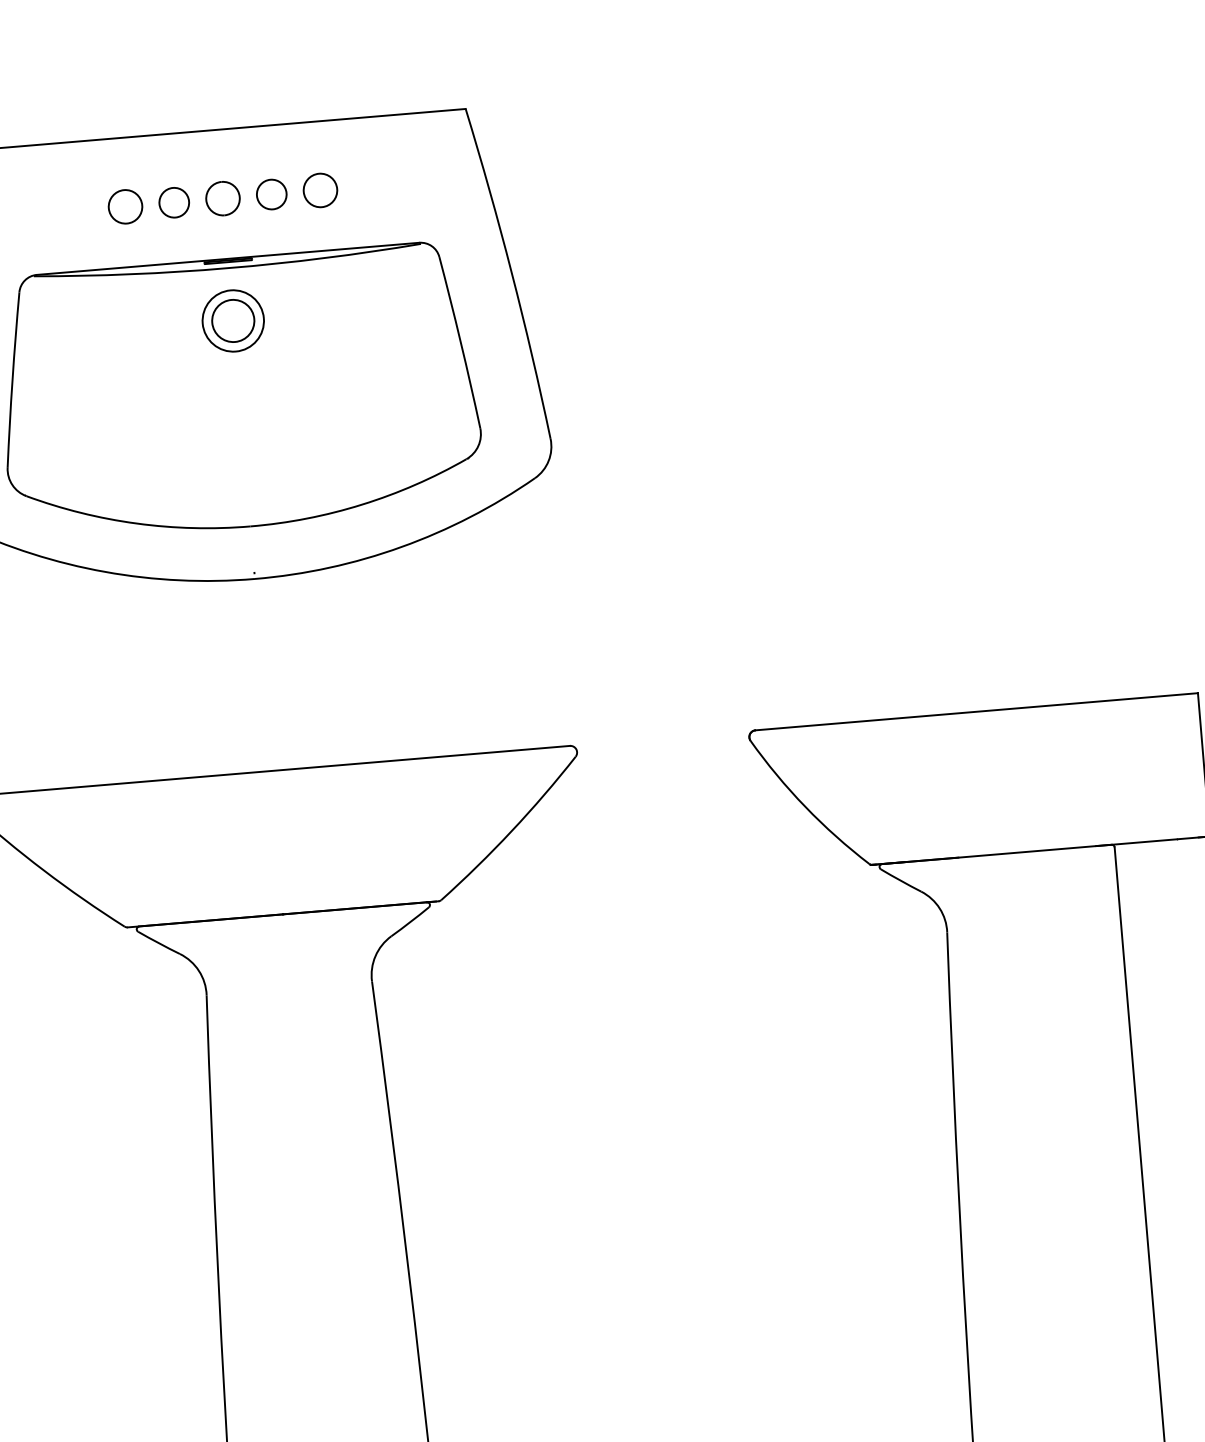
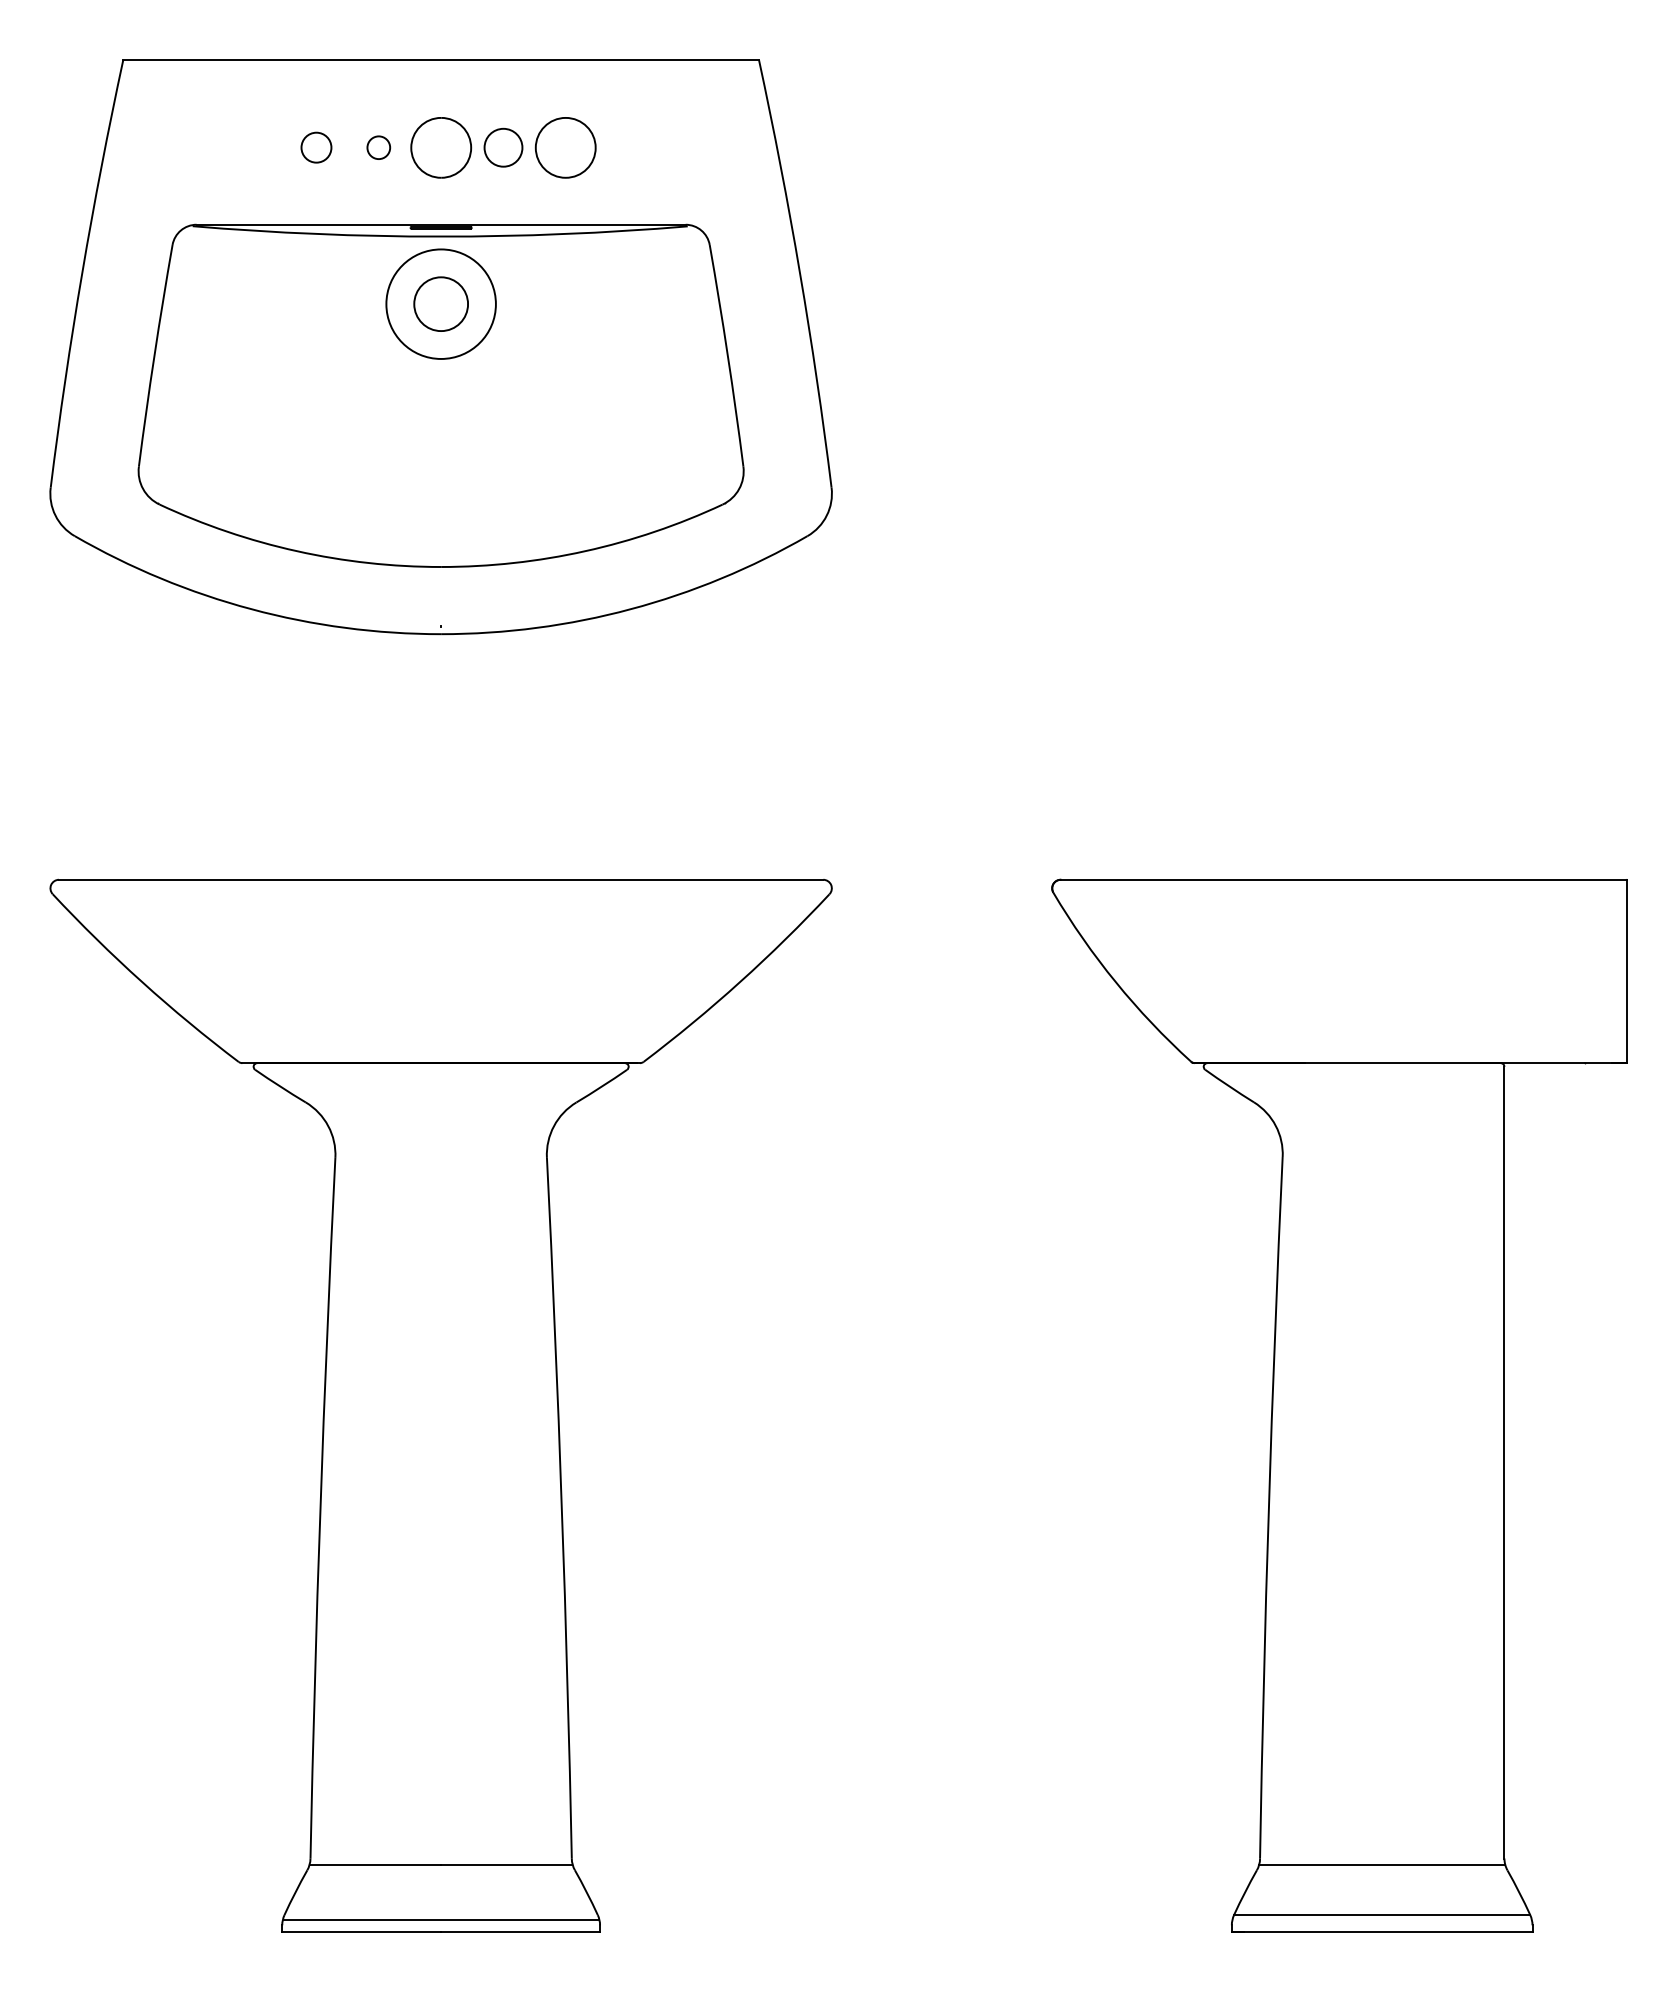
circle: (320, 190) -> (565, 147), size x1.4
part: (222, 198) -> (440, 147), size x1.4
circle: (174, 202) -> (378, 147), size x0.6
circle: (125, 206) -> (316, 147), size x0.7
circle: (233, 321) -> (441, 304), size x1.4

